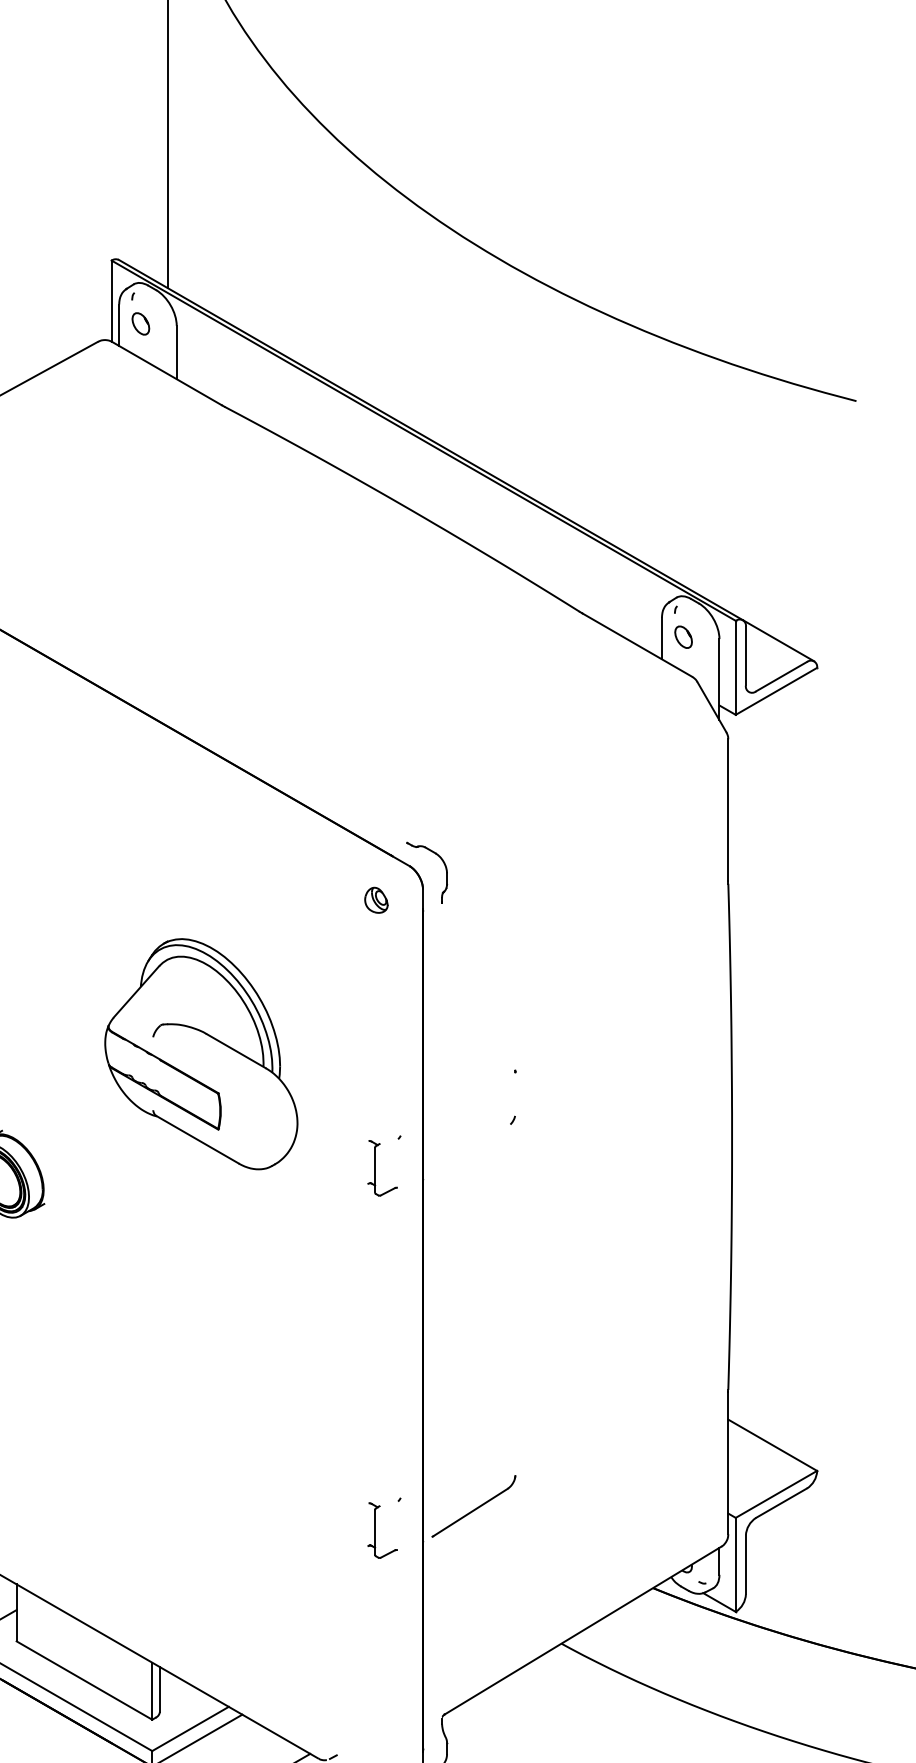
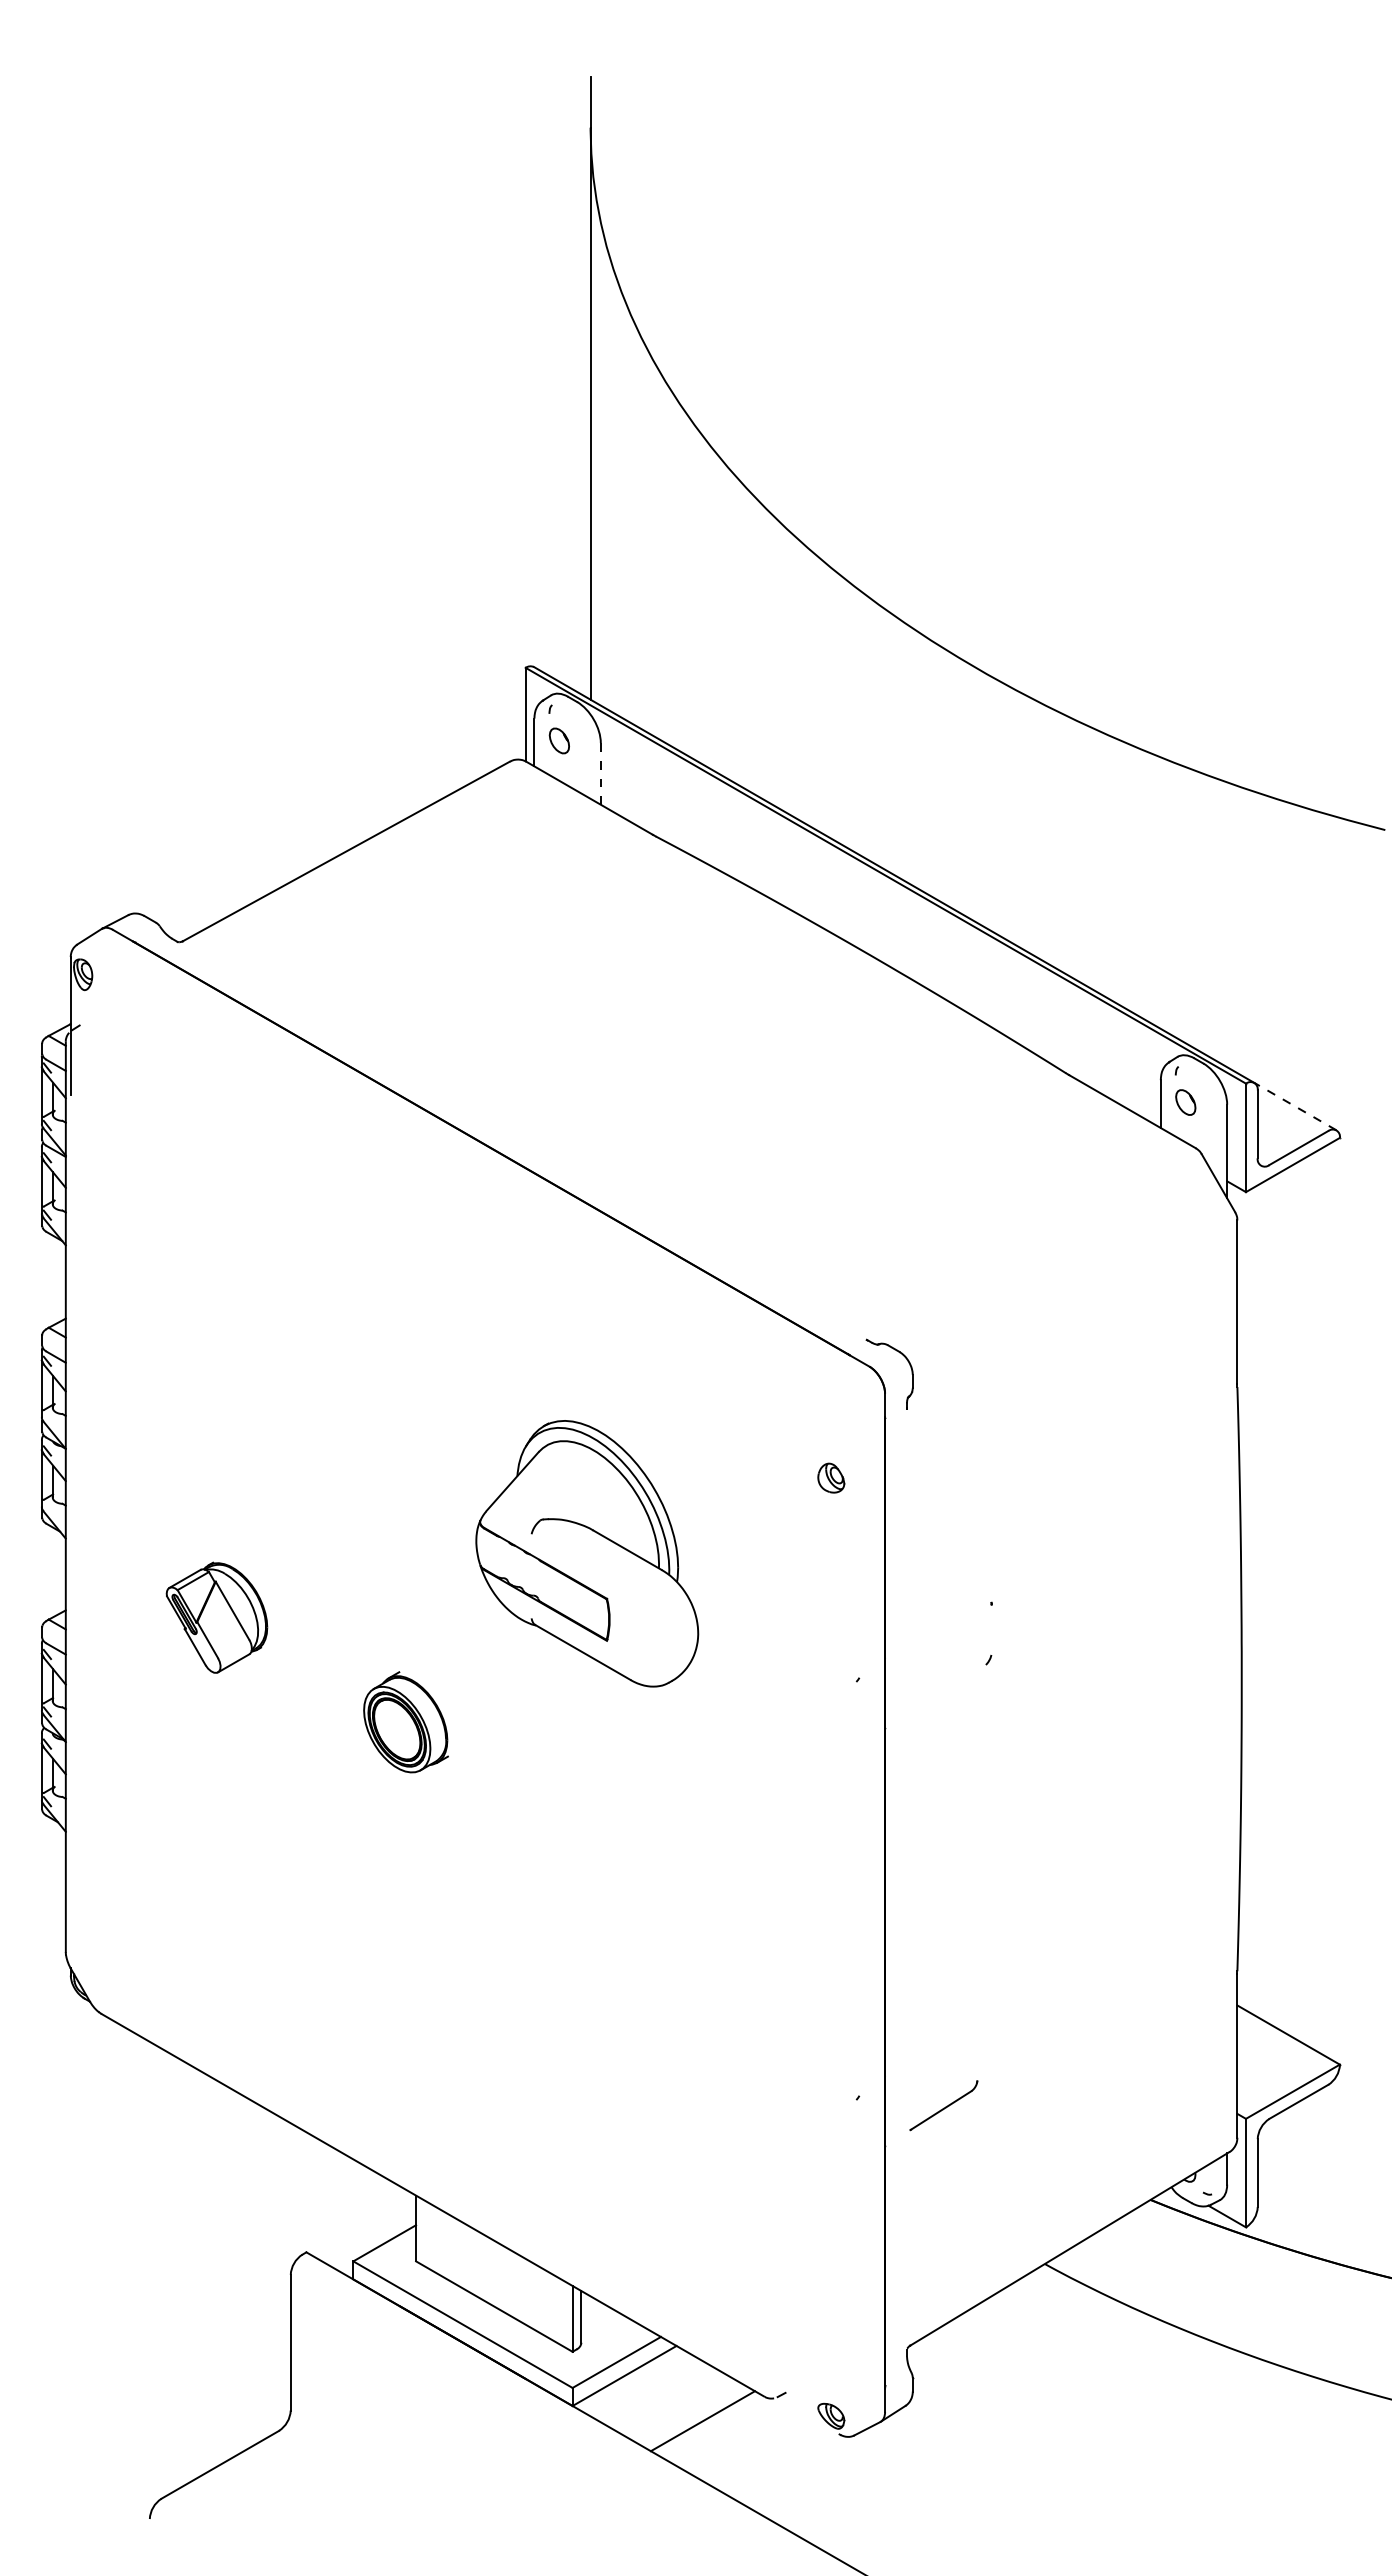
line: (176, 352) -> (600, 773), solid -> dashed
line: (778, 640) -> (1295, 1106), solid -> dashed
part: (376, 899) -> (831, 1477), moved
part: (201, 1053) -> (587, 1553), moved
part: (375, 1168) -> (830, 1715), removed
part: (473, 1506) -> (943, 2105), size x0.7
part: (375, 1530) -> (830, 2133), removed

